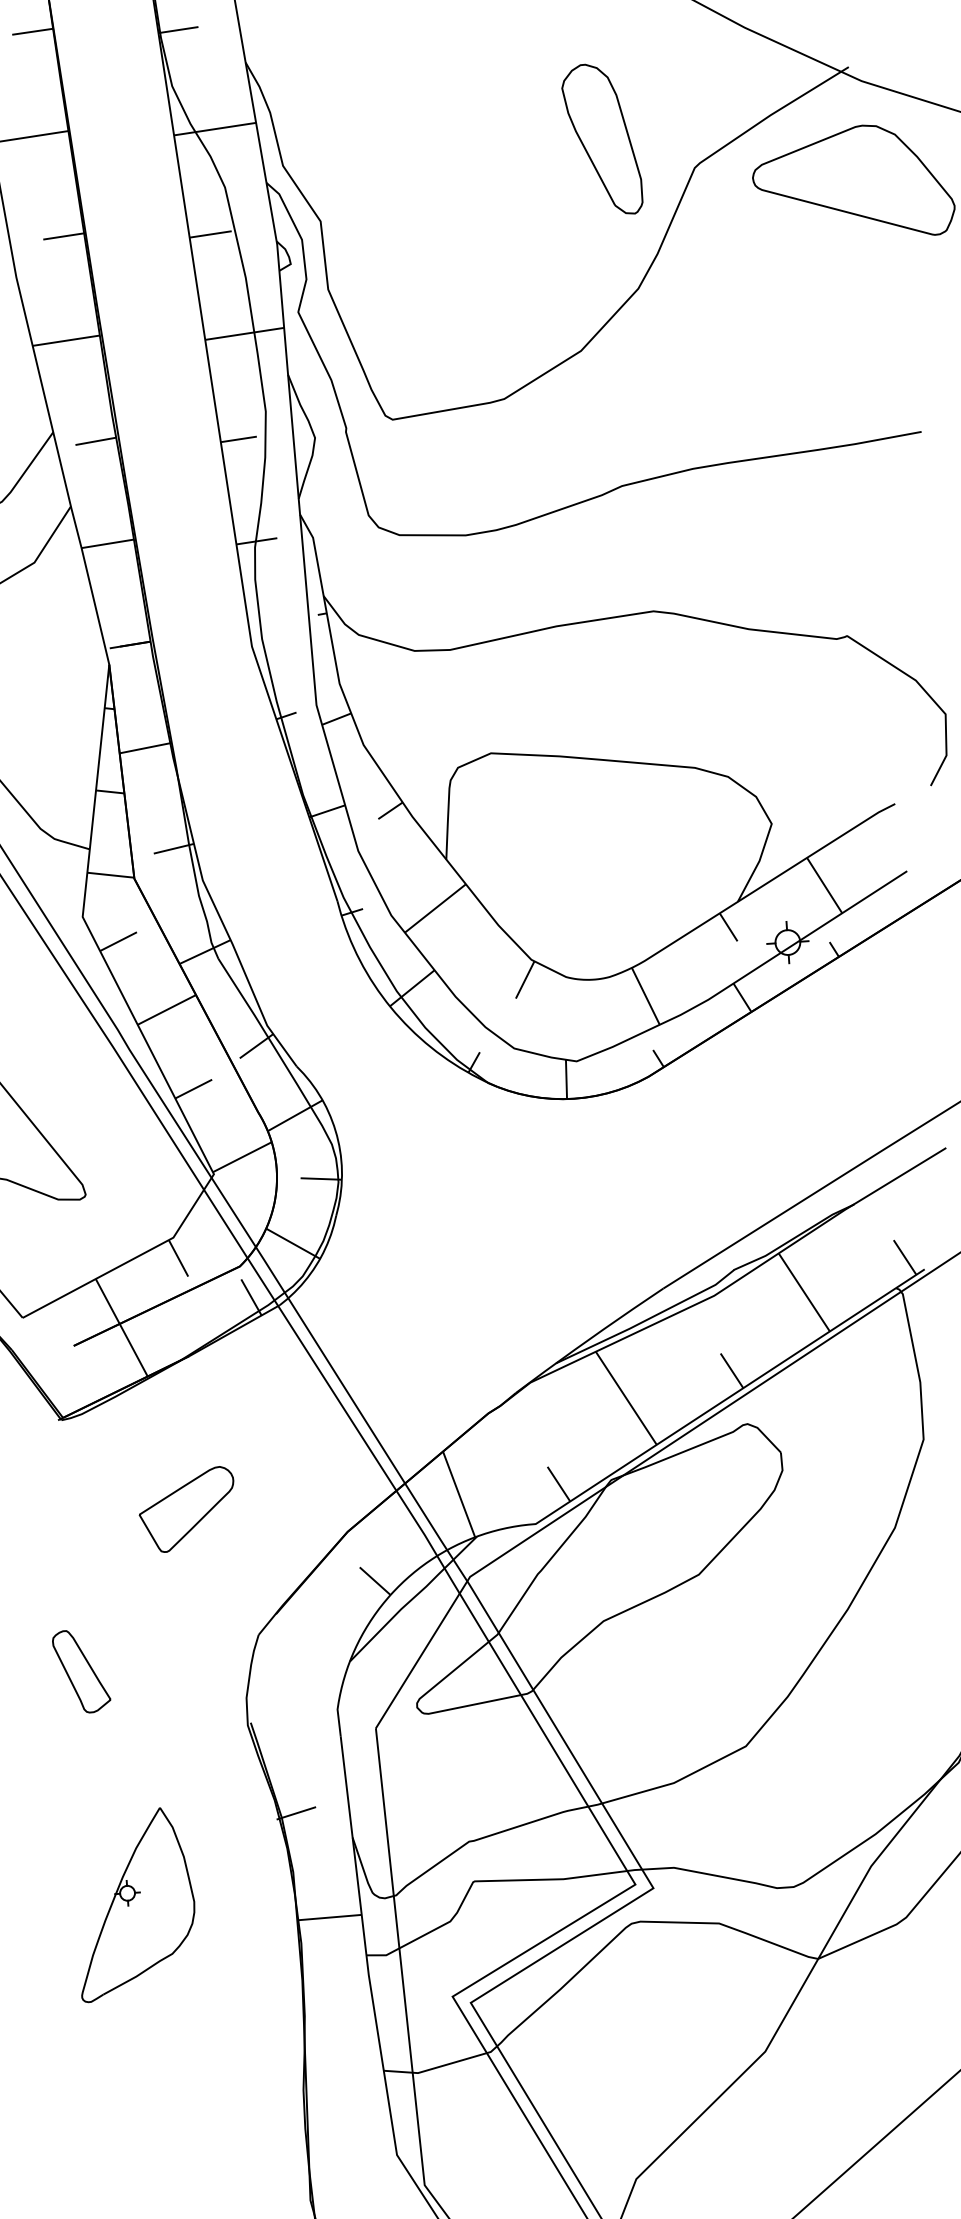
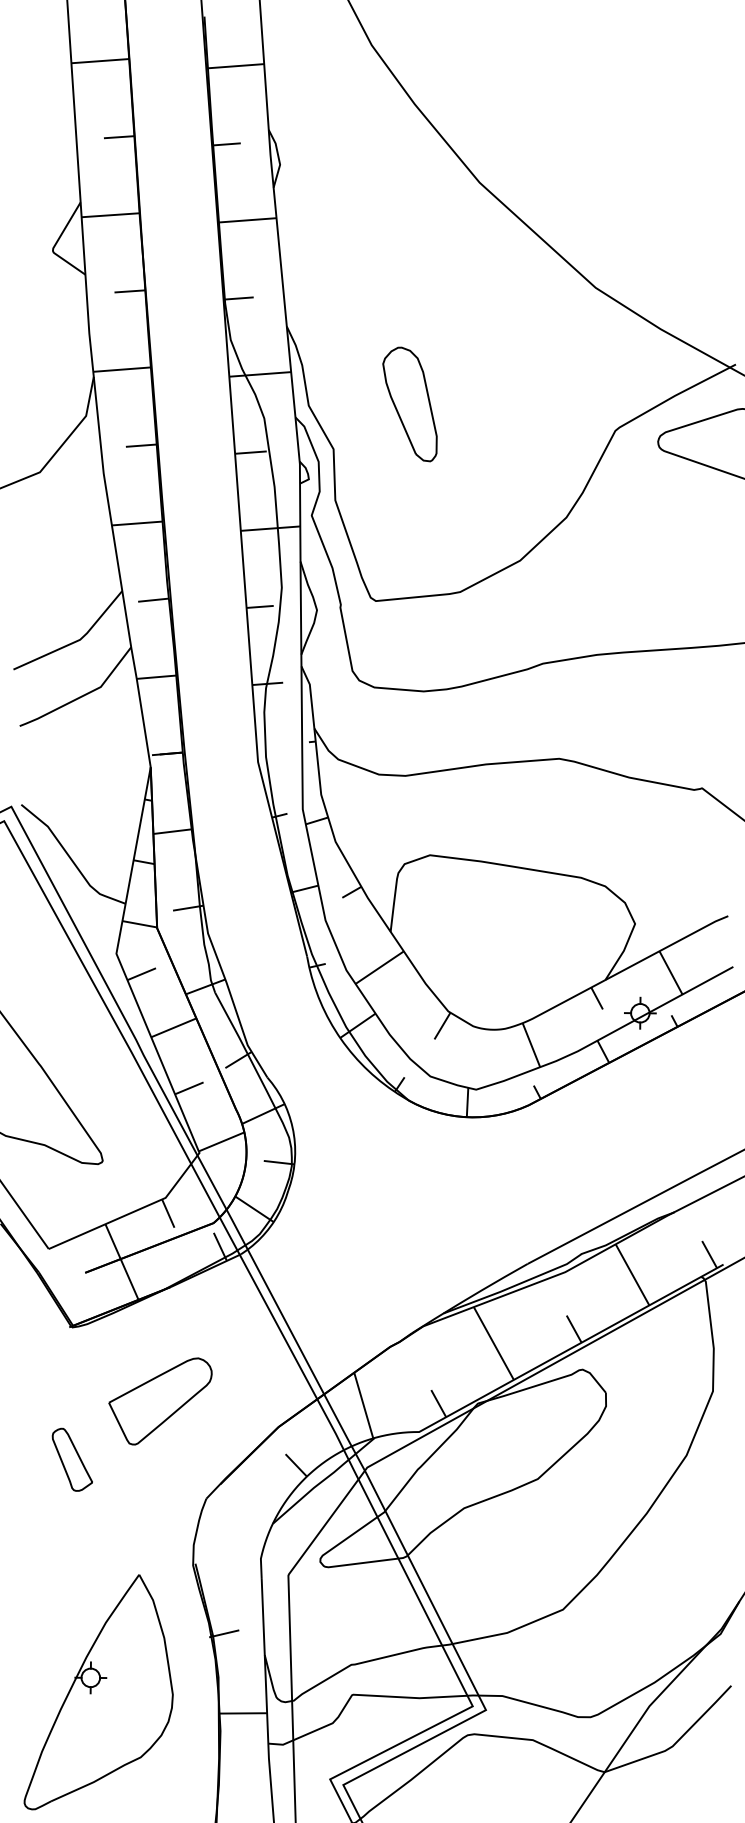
part: (601, 139) -> (409, 404), moved
part: (187, 1509) -> (160, 1401), size x1.43
part: (80, 1671) -> (71, 1459), moved
part: (134, 1904) -> (98, 1692), size x1.67

